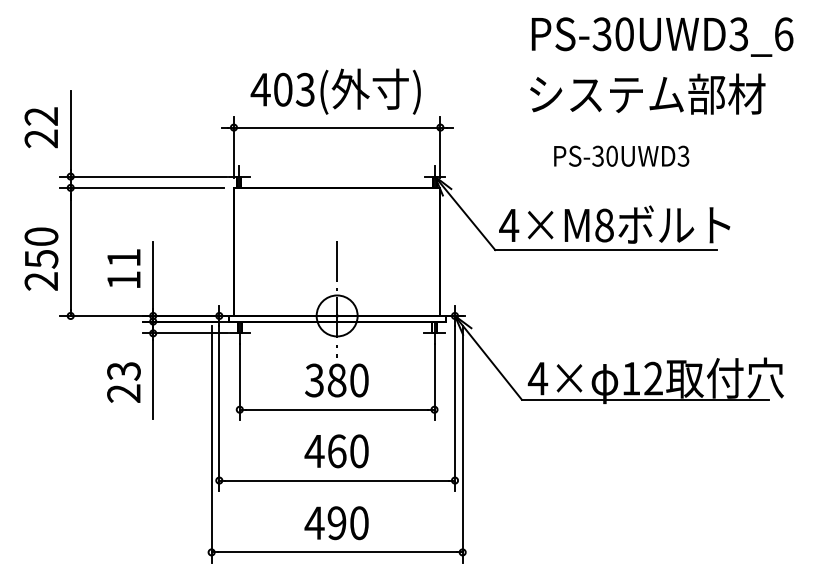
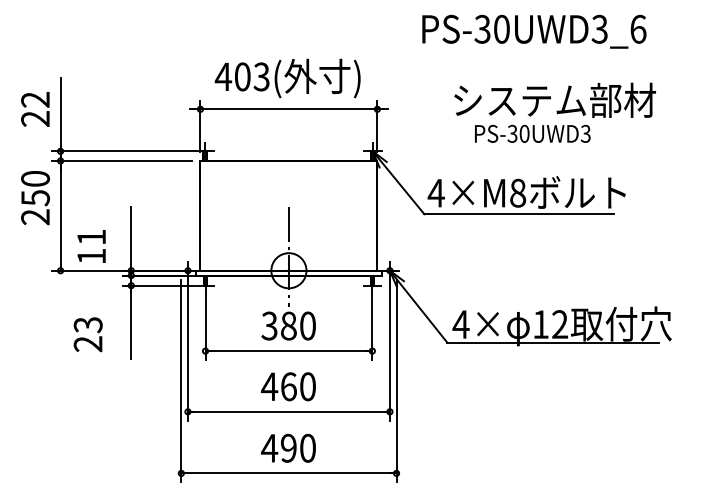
text: (662, 36) -> (534, 31), moved
text: (647, 93) -> (554, 99), moved
text: (41, 258) -> (35, 197), moved
text: (123, 268) -> (91, 246), moved
text: (123, 382) -> (87, 334), moved

